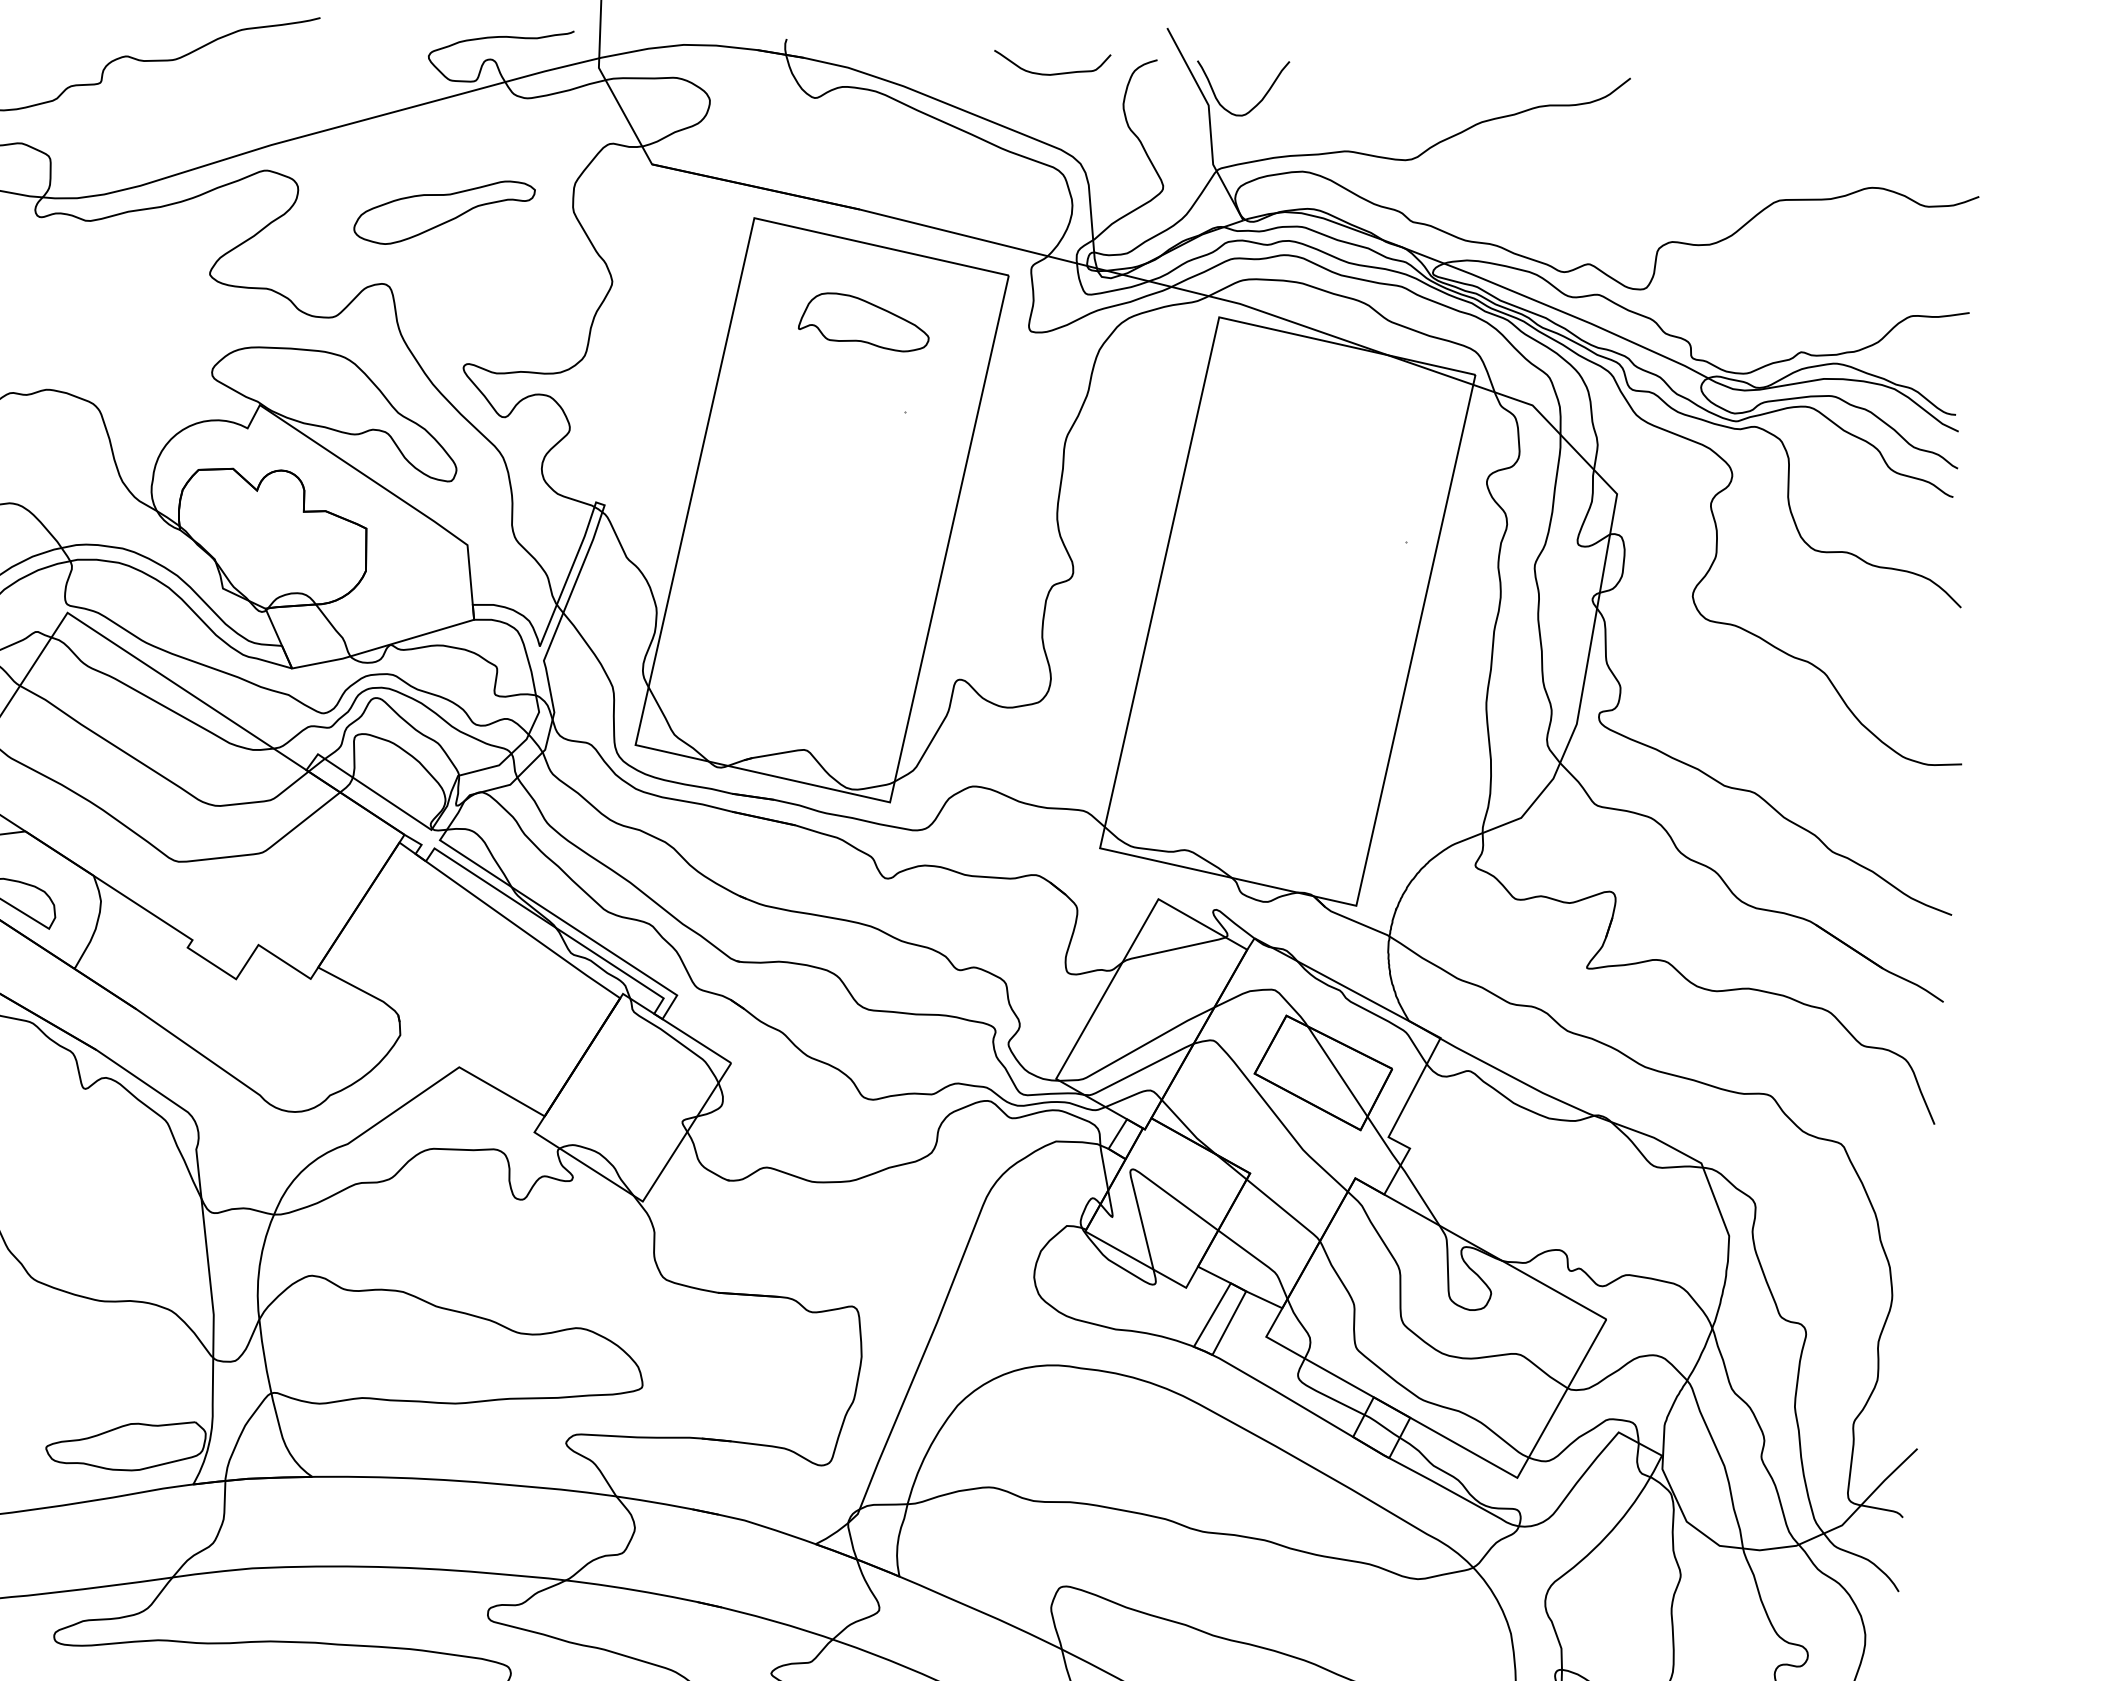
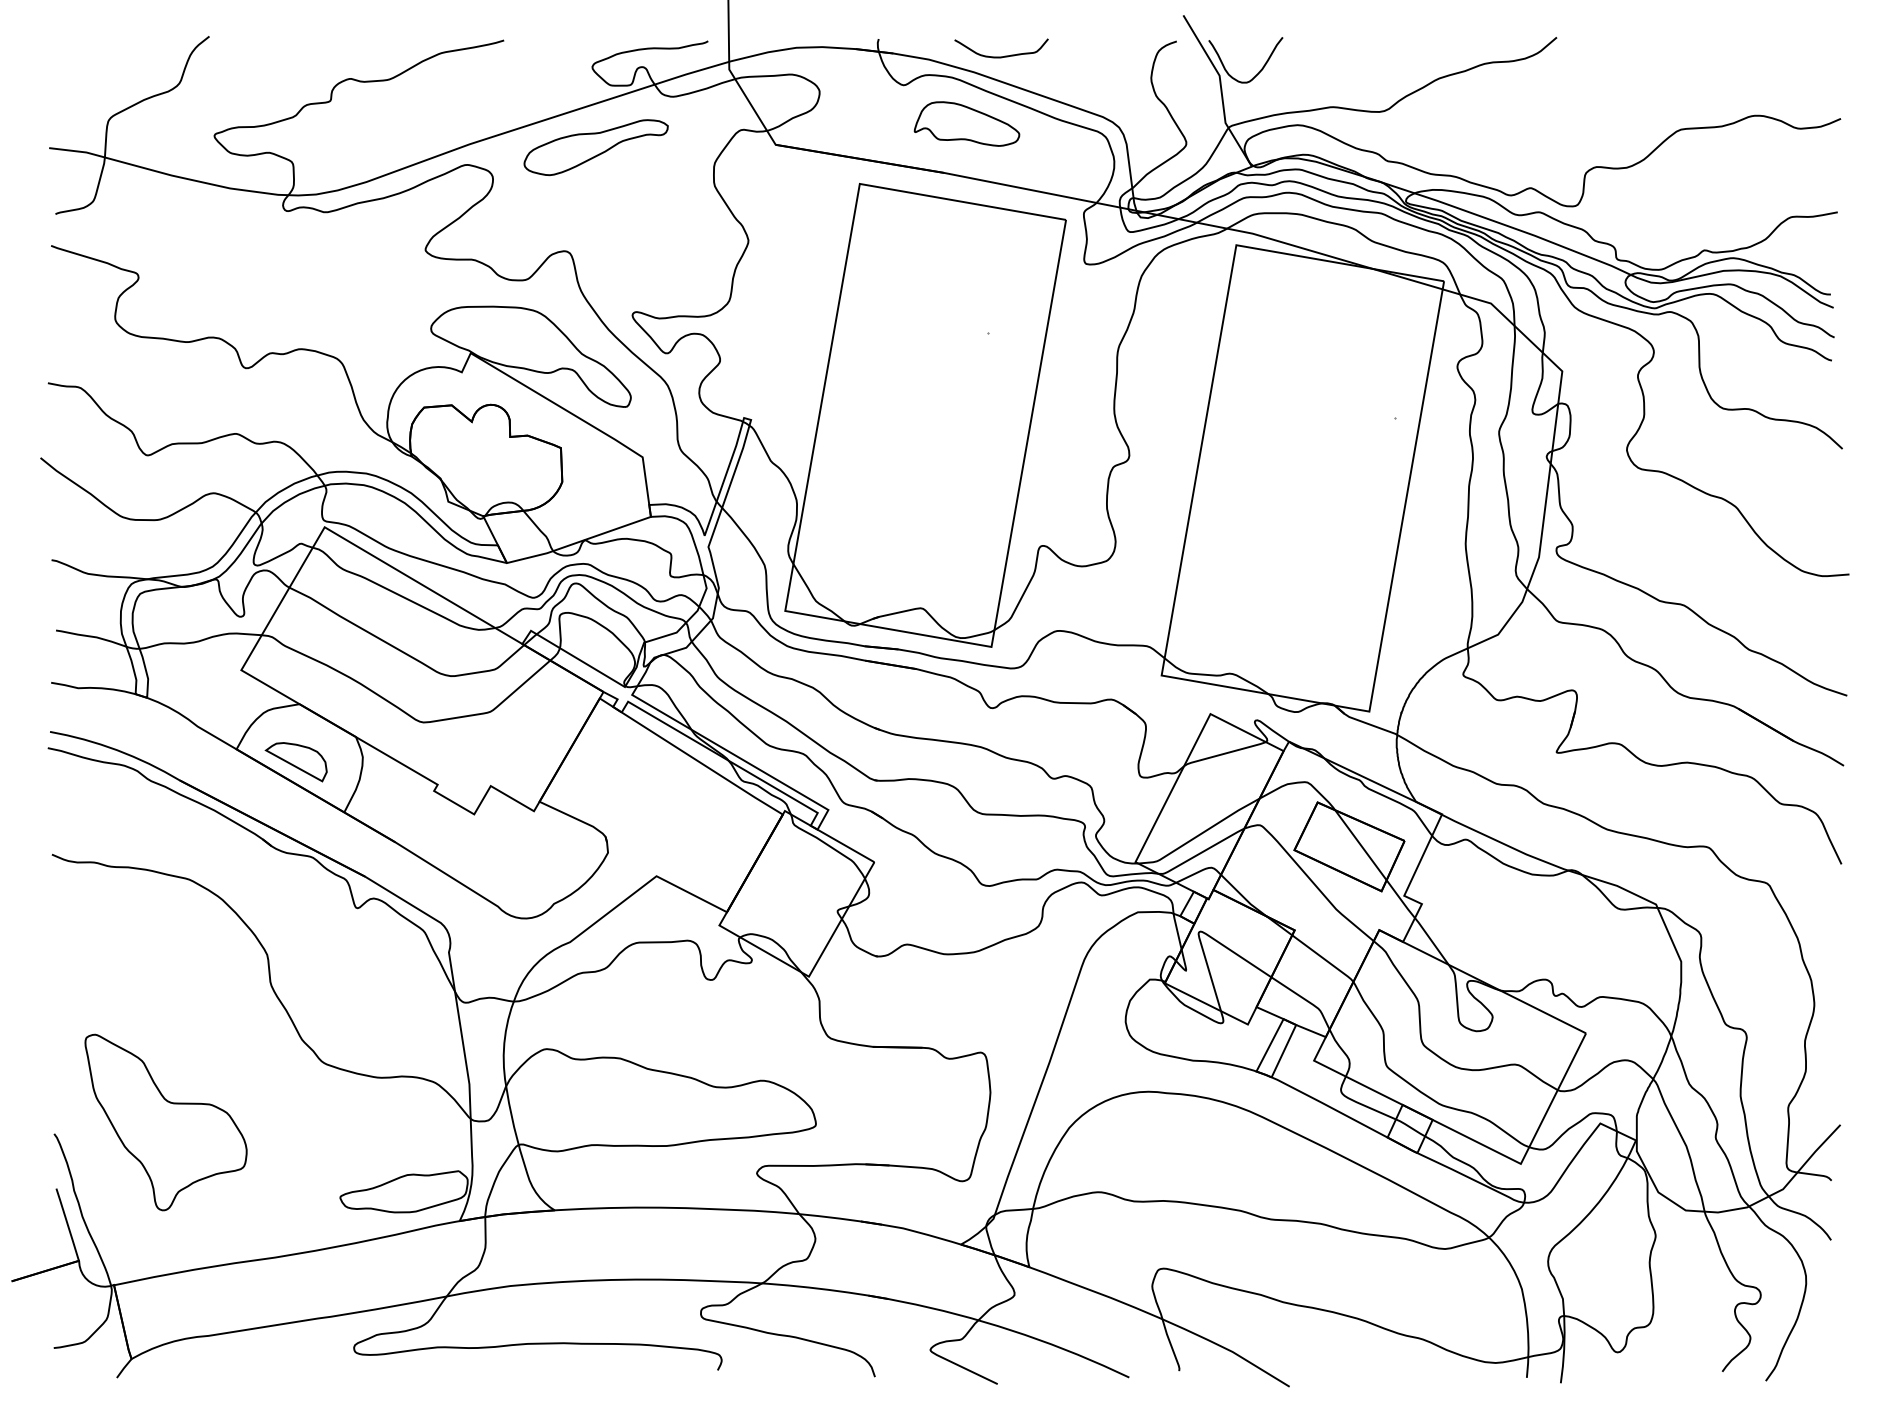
curve: (1055, 72) -> (1004, 55), moved
part: (443, 212) -> (595, 147), moved
part: (863, 321) -> (966, 123), moved

